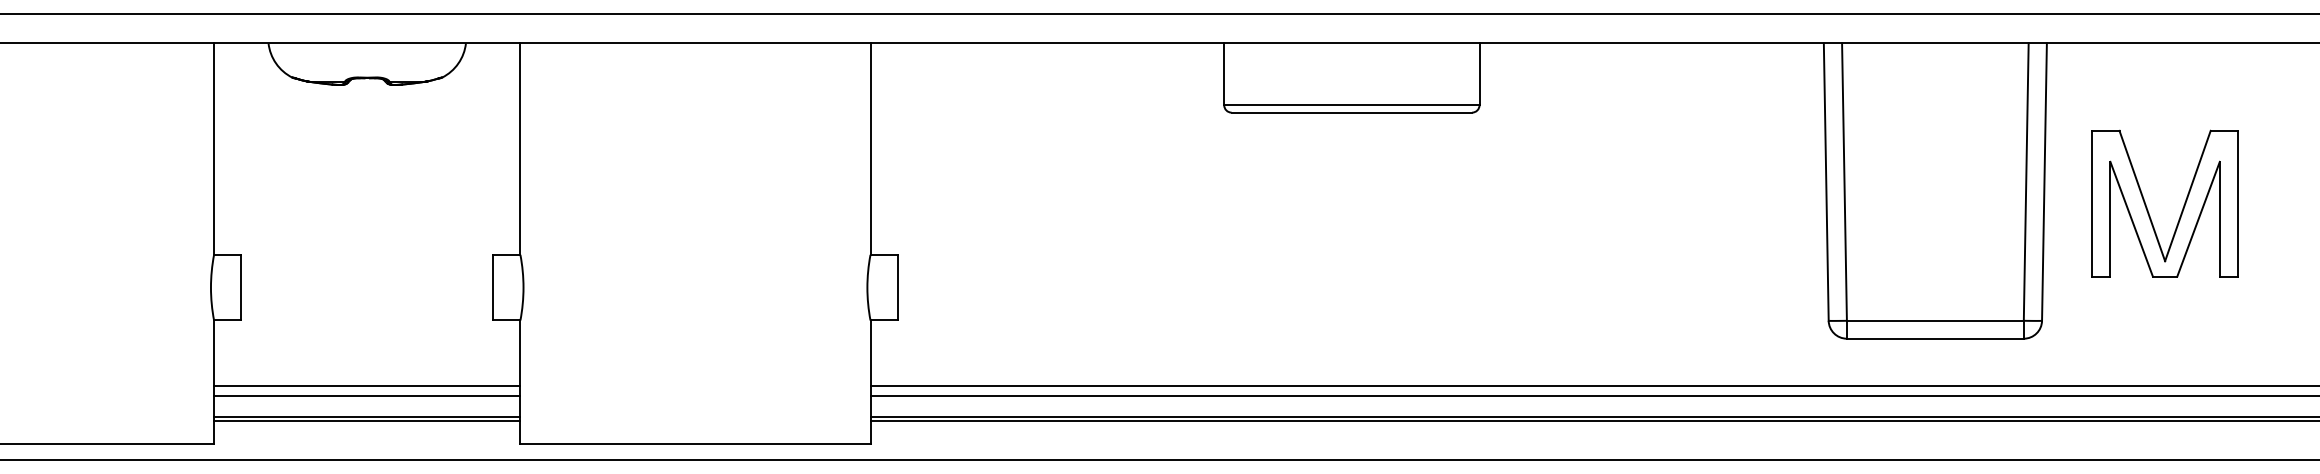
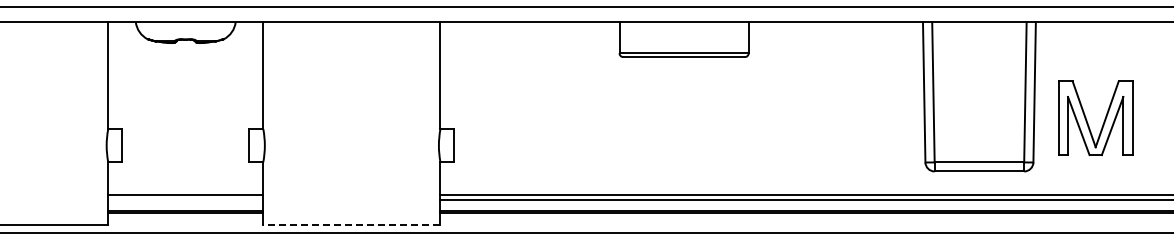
part: (2148, 208) -> (1087, 120), moved
line: (366, 396) -> (185, 200), removed
line: (694, 445) -> (351, 225), solid -> dashed

